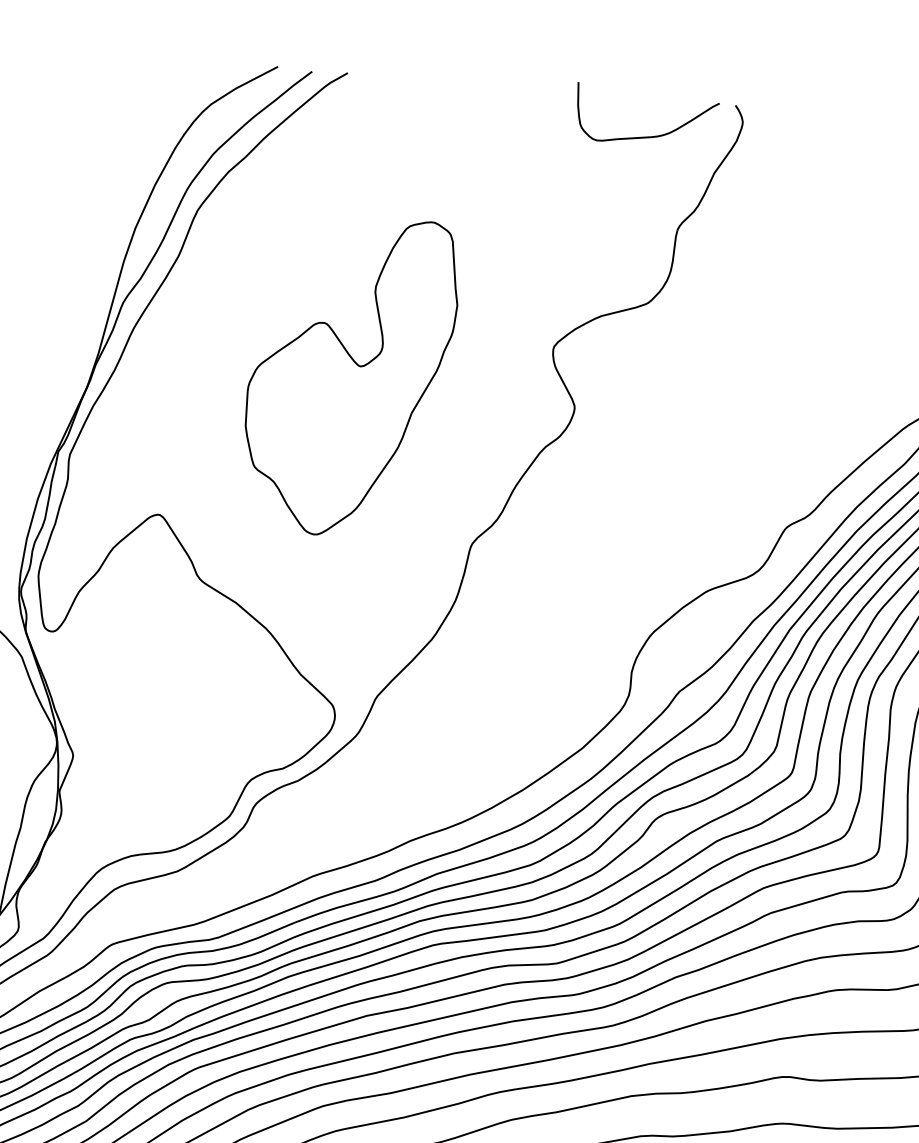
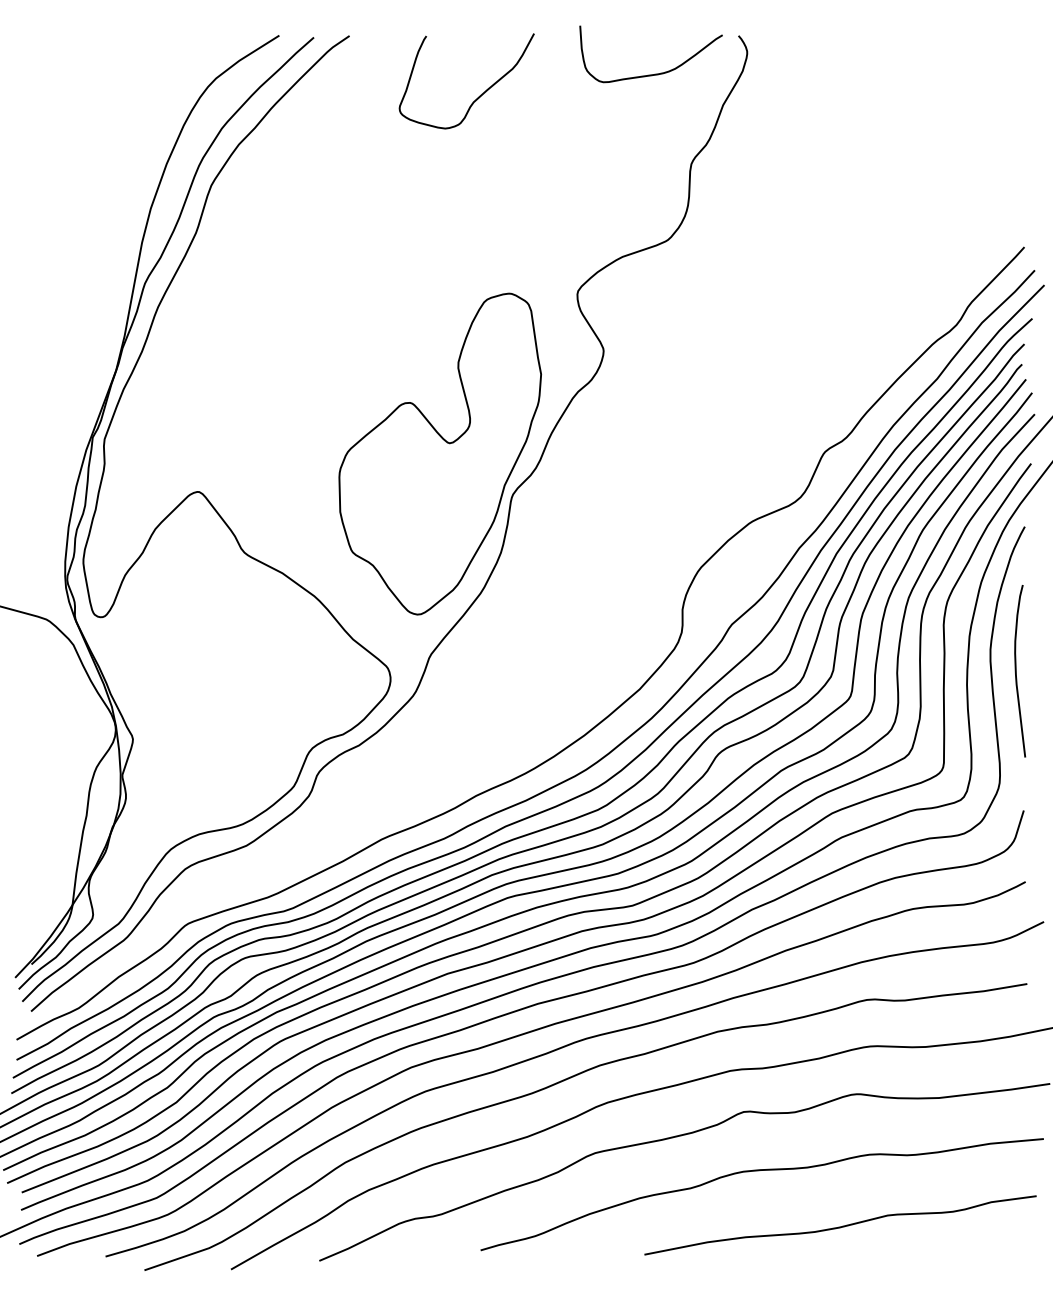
curve: (473, 142) -> (480, 94), added
part: (349, 375) -> (439, 453), moved

